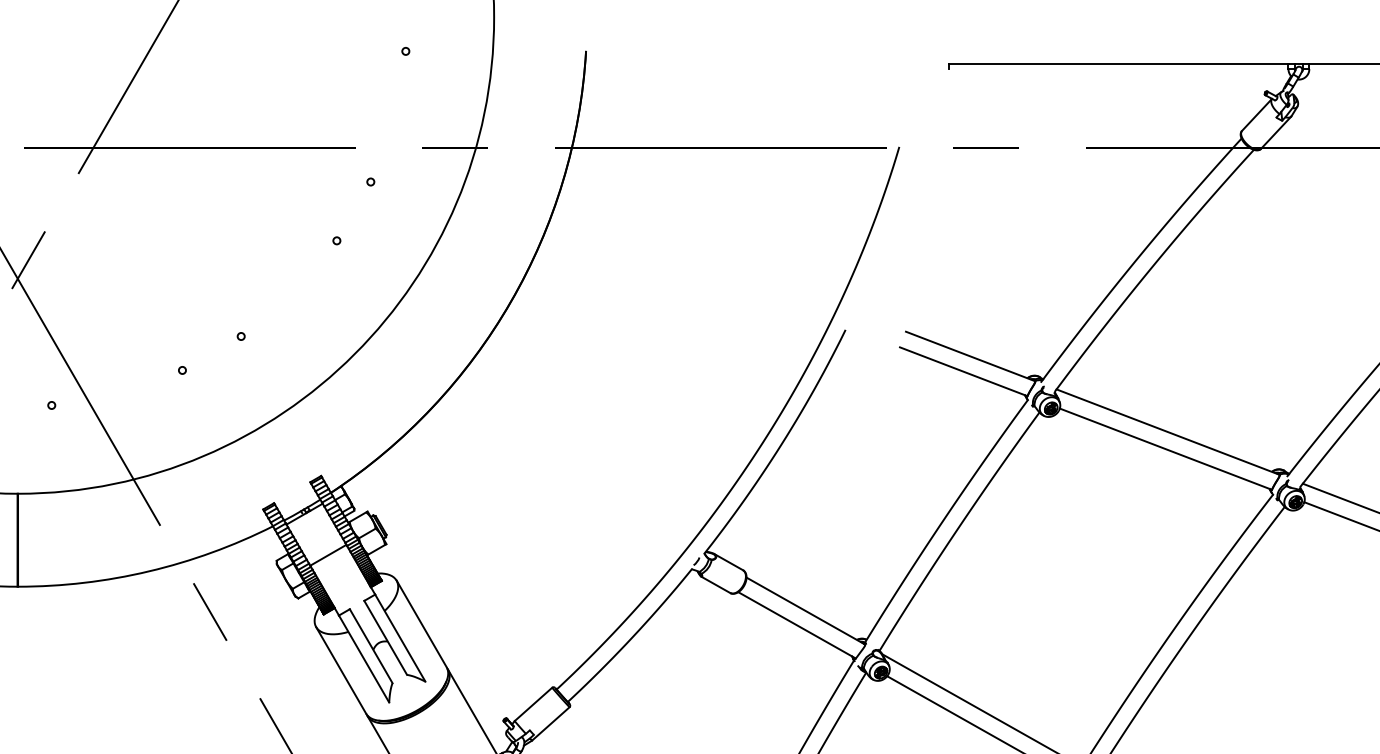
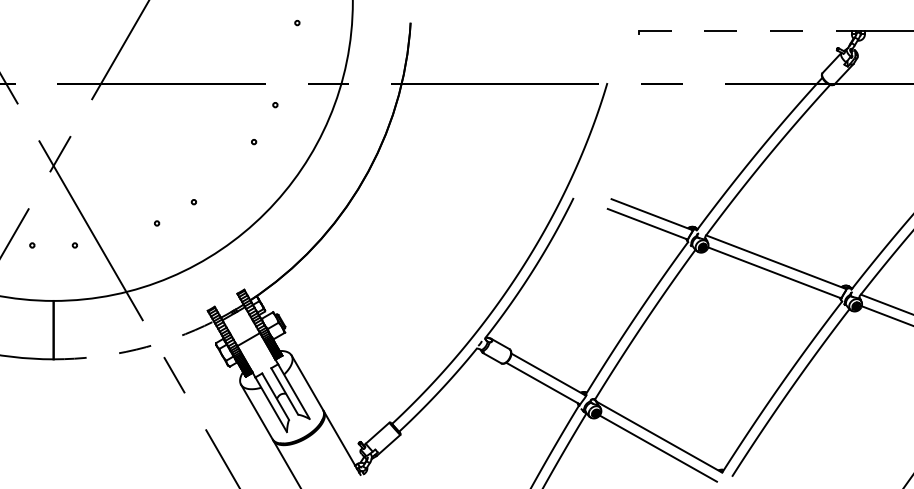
line: (1119, 63) -> (745, 30), solid -> dashed
arc: (149, 571) -> (136, 349), solid -> dashed

